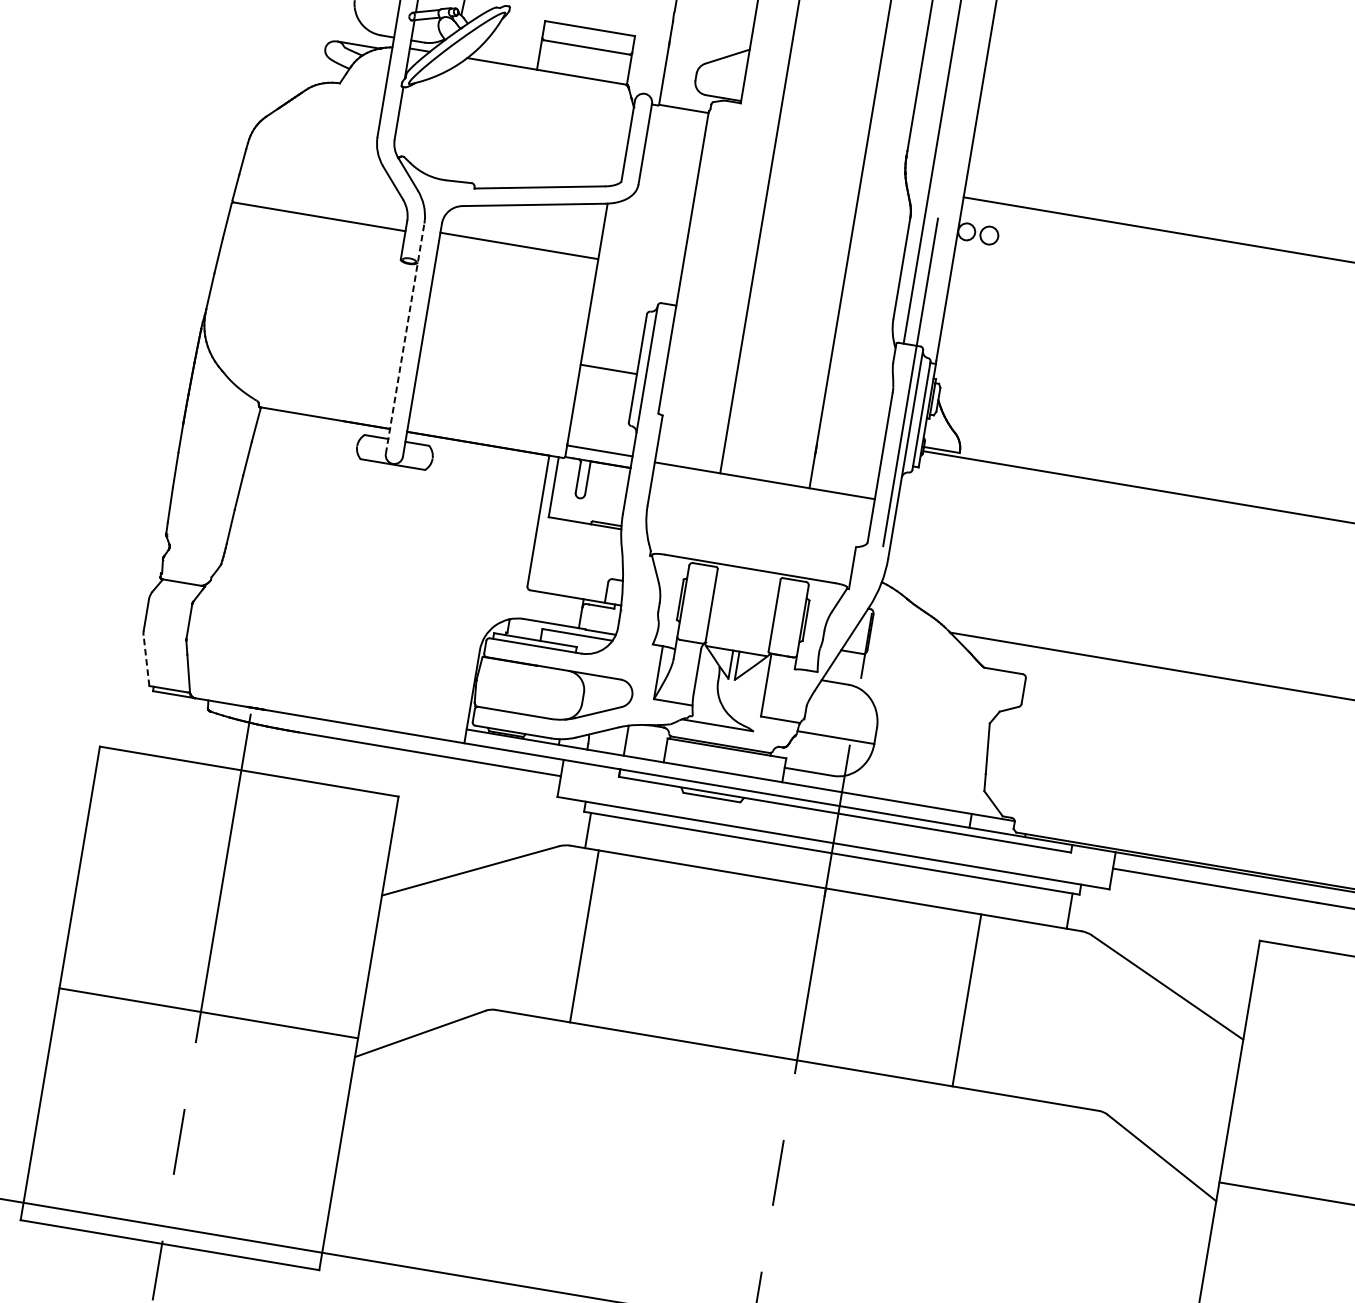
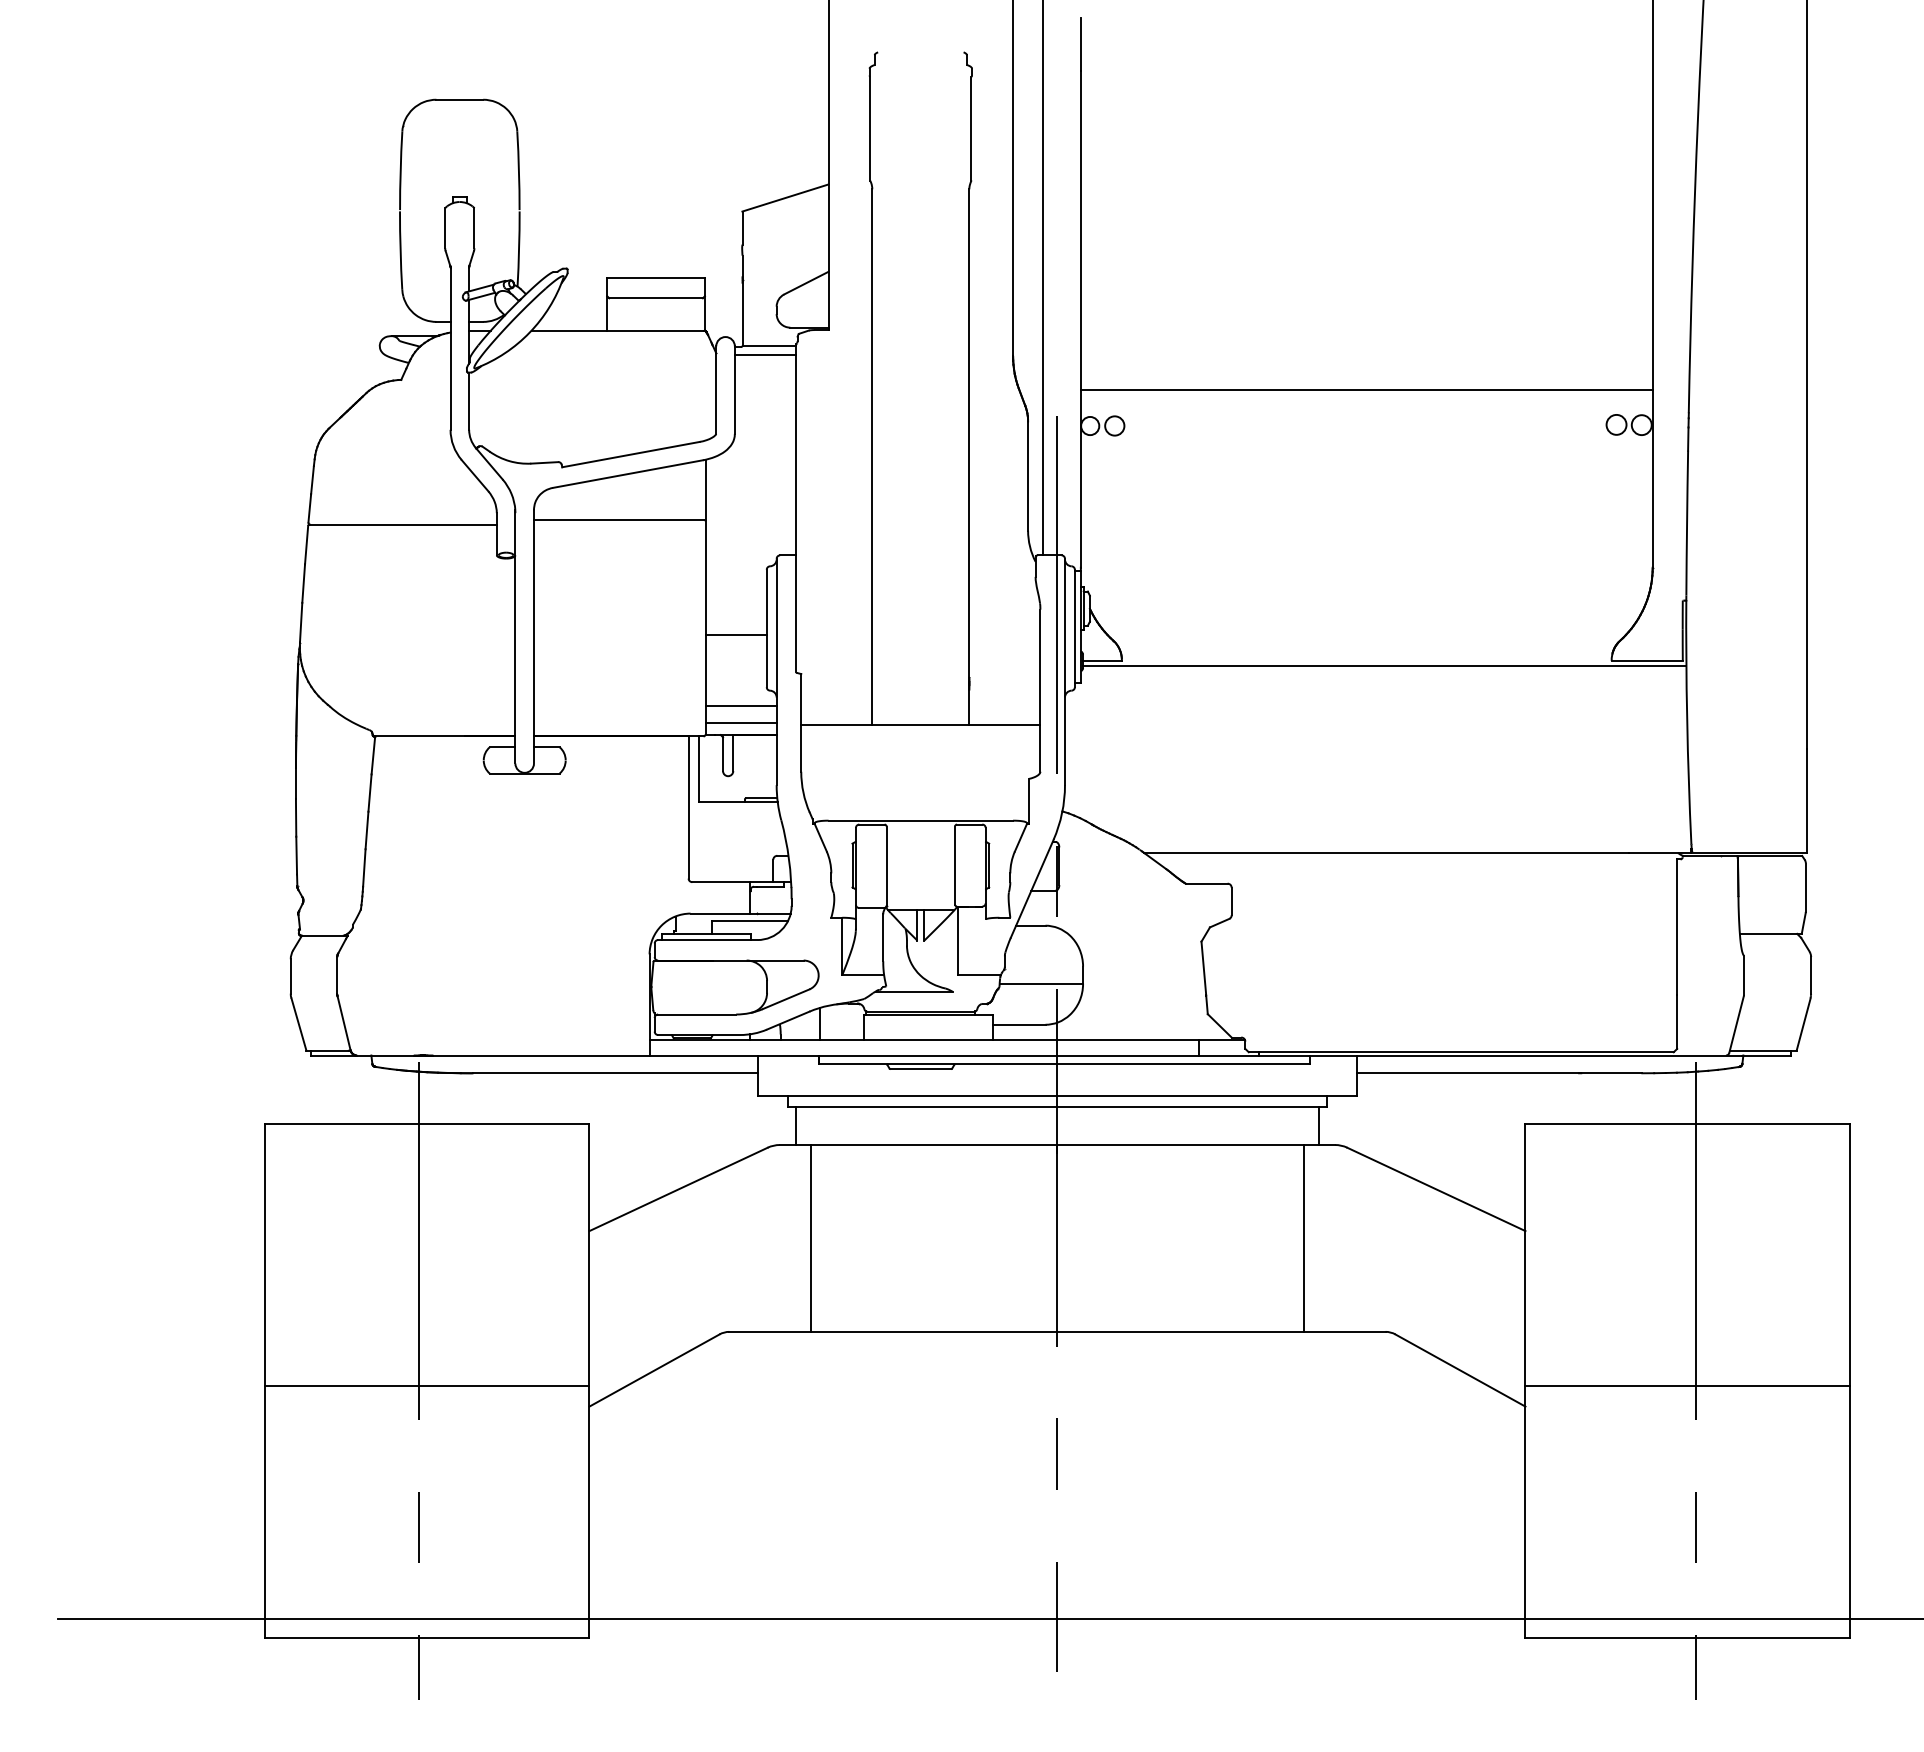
line: (678, 116) -> (765, 354), added
line: (405, 337) -> (515, 636), dashed -> solid
line: (601, 435) -> (740, 705), added
line: (146, 660) -> (298, 1024), dashed -> solid
line: (967, 1000) -> (1304, 1238), moved

